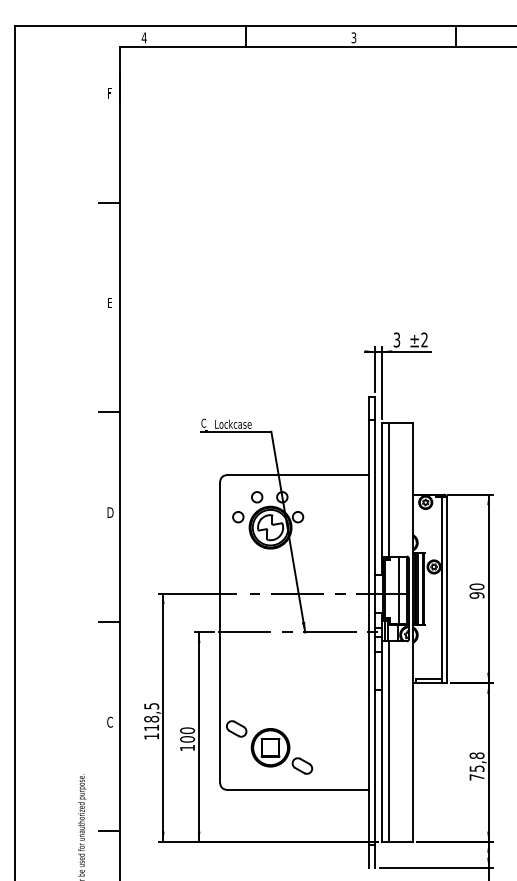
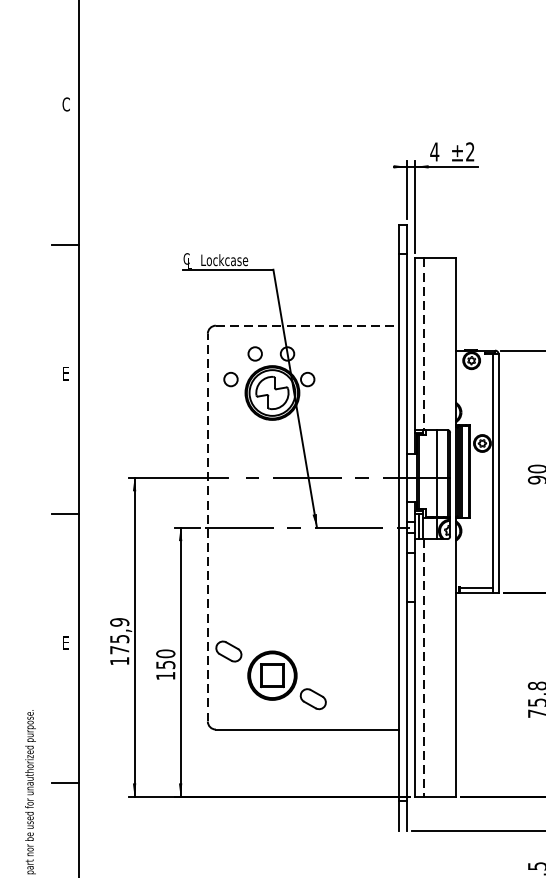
text: (109, 302) -> (65, 103), E -> C
text: (396, 339) -> (434, 151), 3 -> 4
line: (298, 475) -> (308, 325), solid -> dashed
line: (388, 489) -> (423, 343), solid -> dashed
text: (110, 512) -> (66, 373), D -> E
line: (220, 632) -> (208, 527), solid -> dashed
text: (151, 716) -> (119, 635), 118,5 -> 175,9
text: (109, 721) -> (65, 641), C -> E
text: (187, 739) -> (165, 665), 100 -> 150
line: (388, 742) -> (423, 668), solid -> dashed

